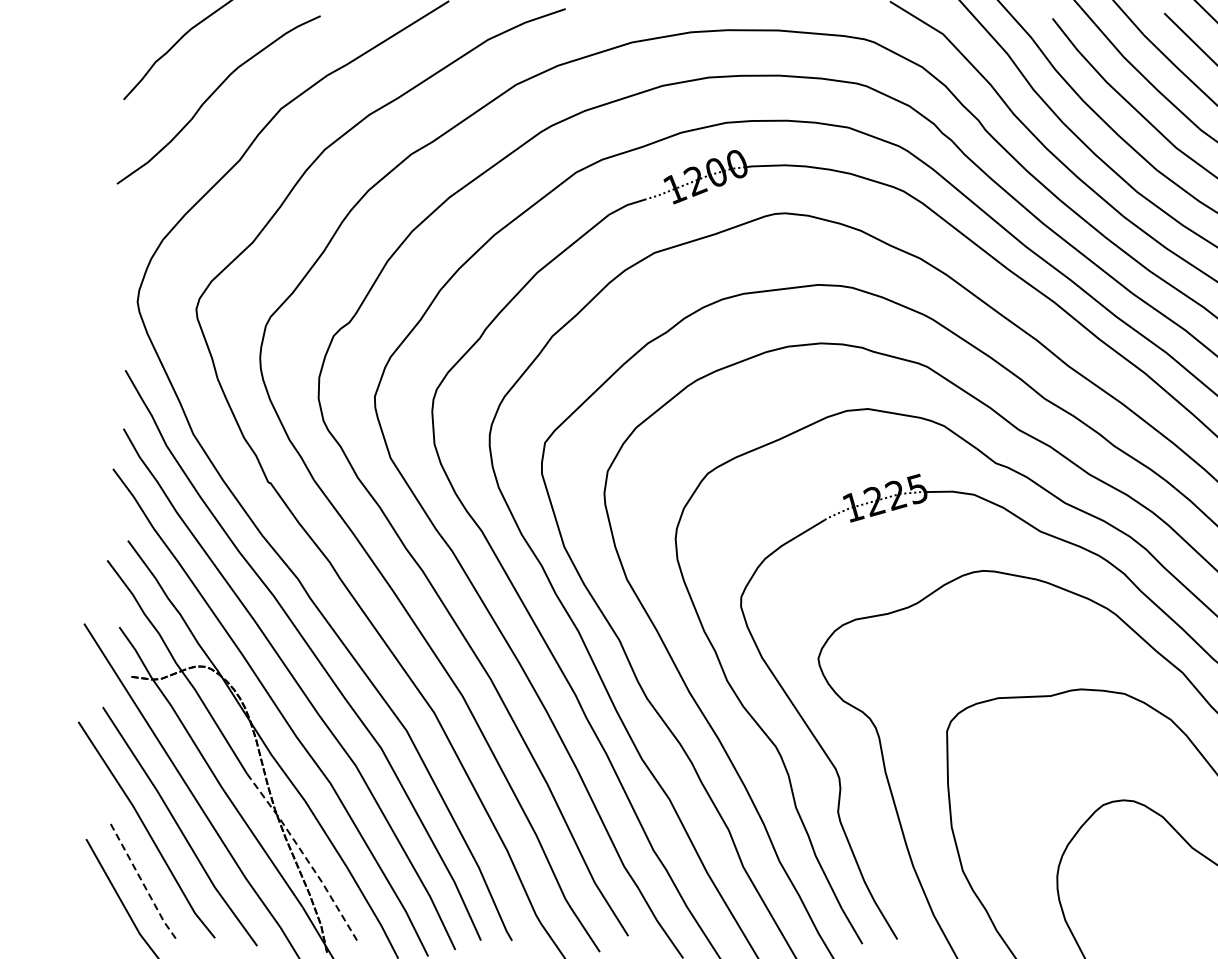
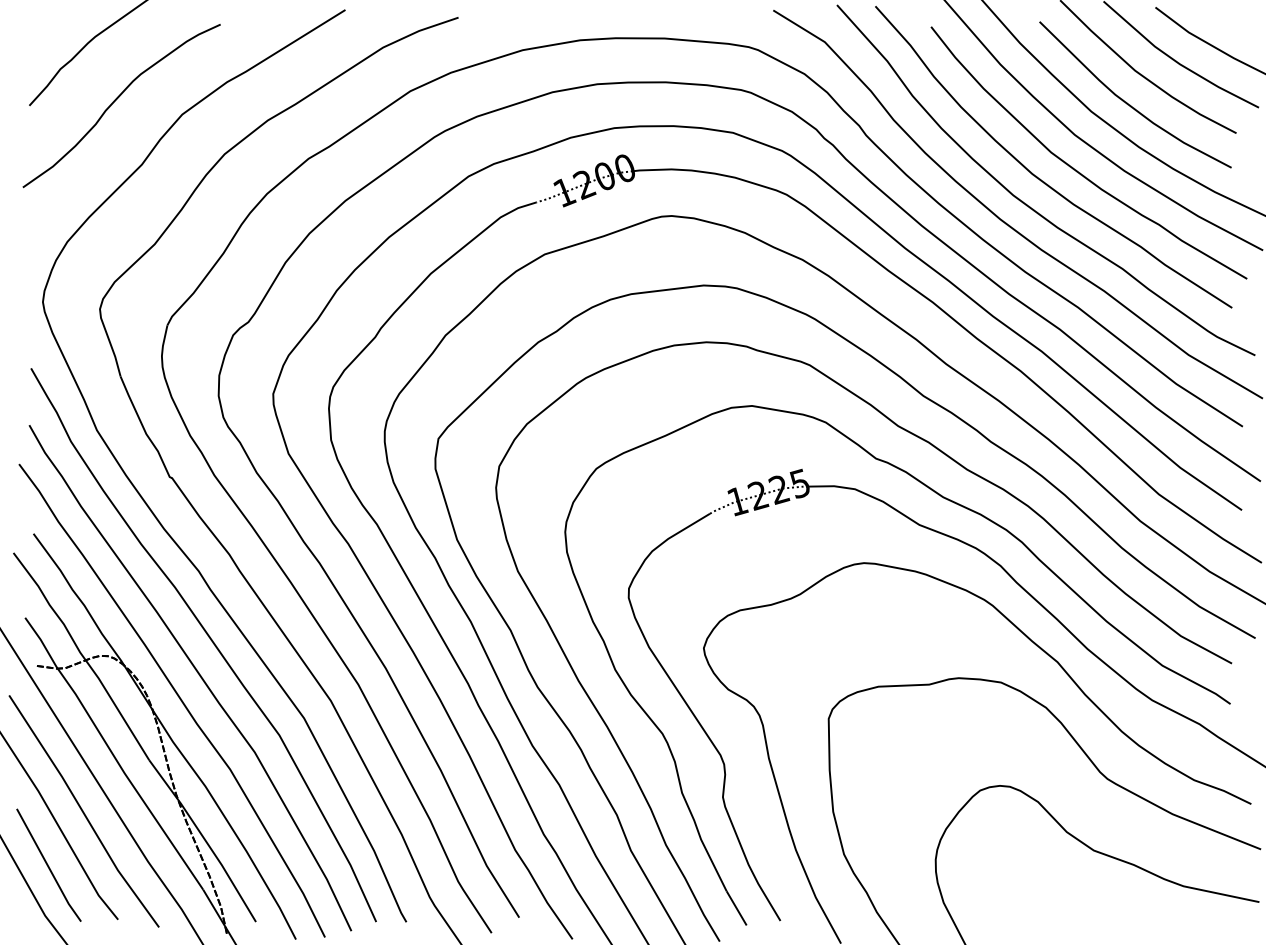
line: (304, 855) -> (204, 839), dashed -> solid
line: (143, 883) -> (48, 866), dashed -> solid

